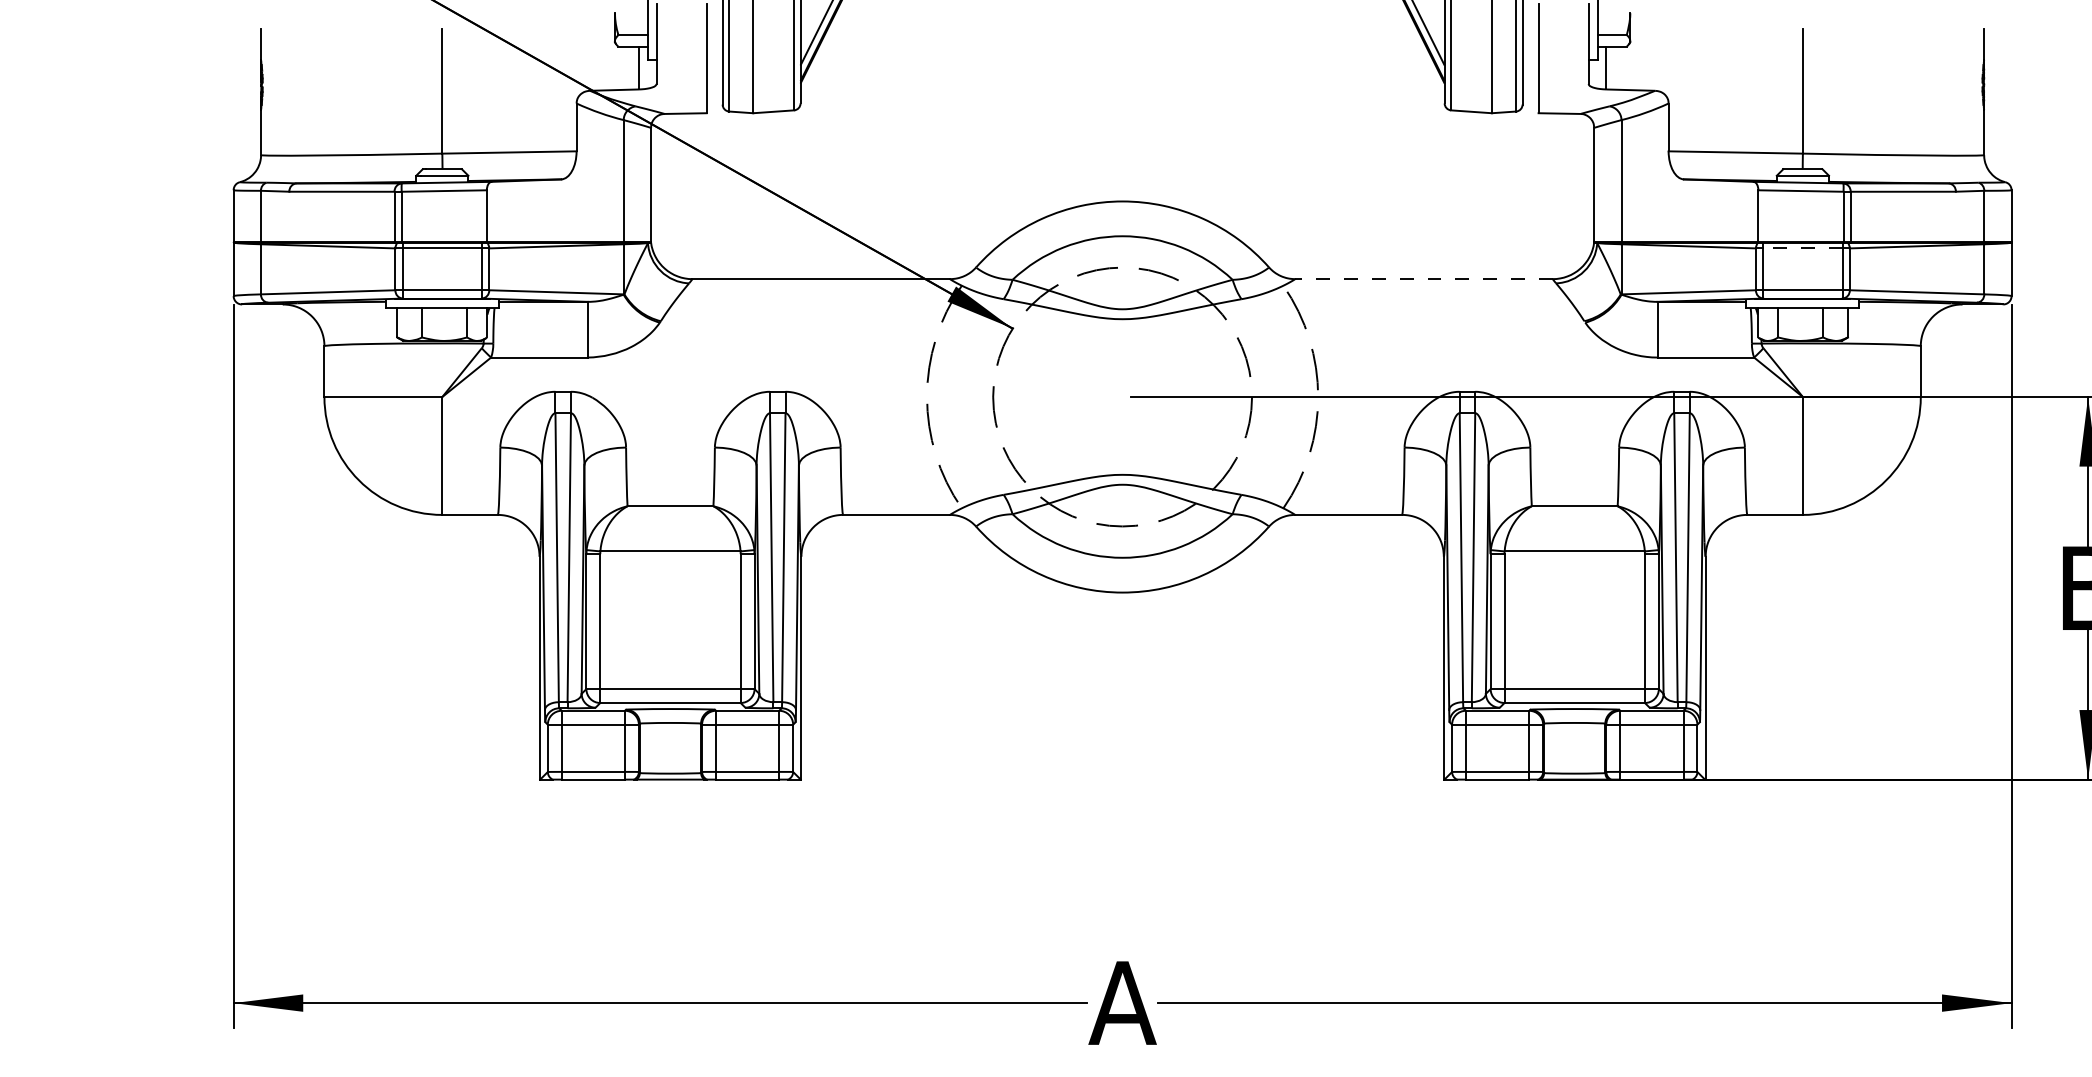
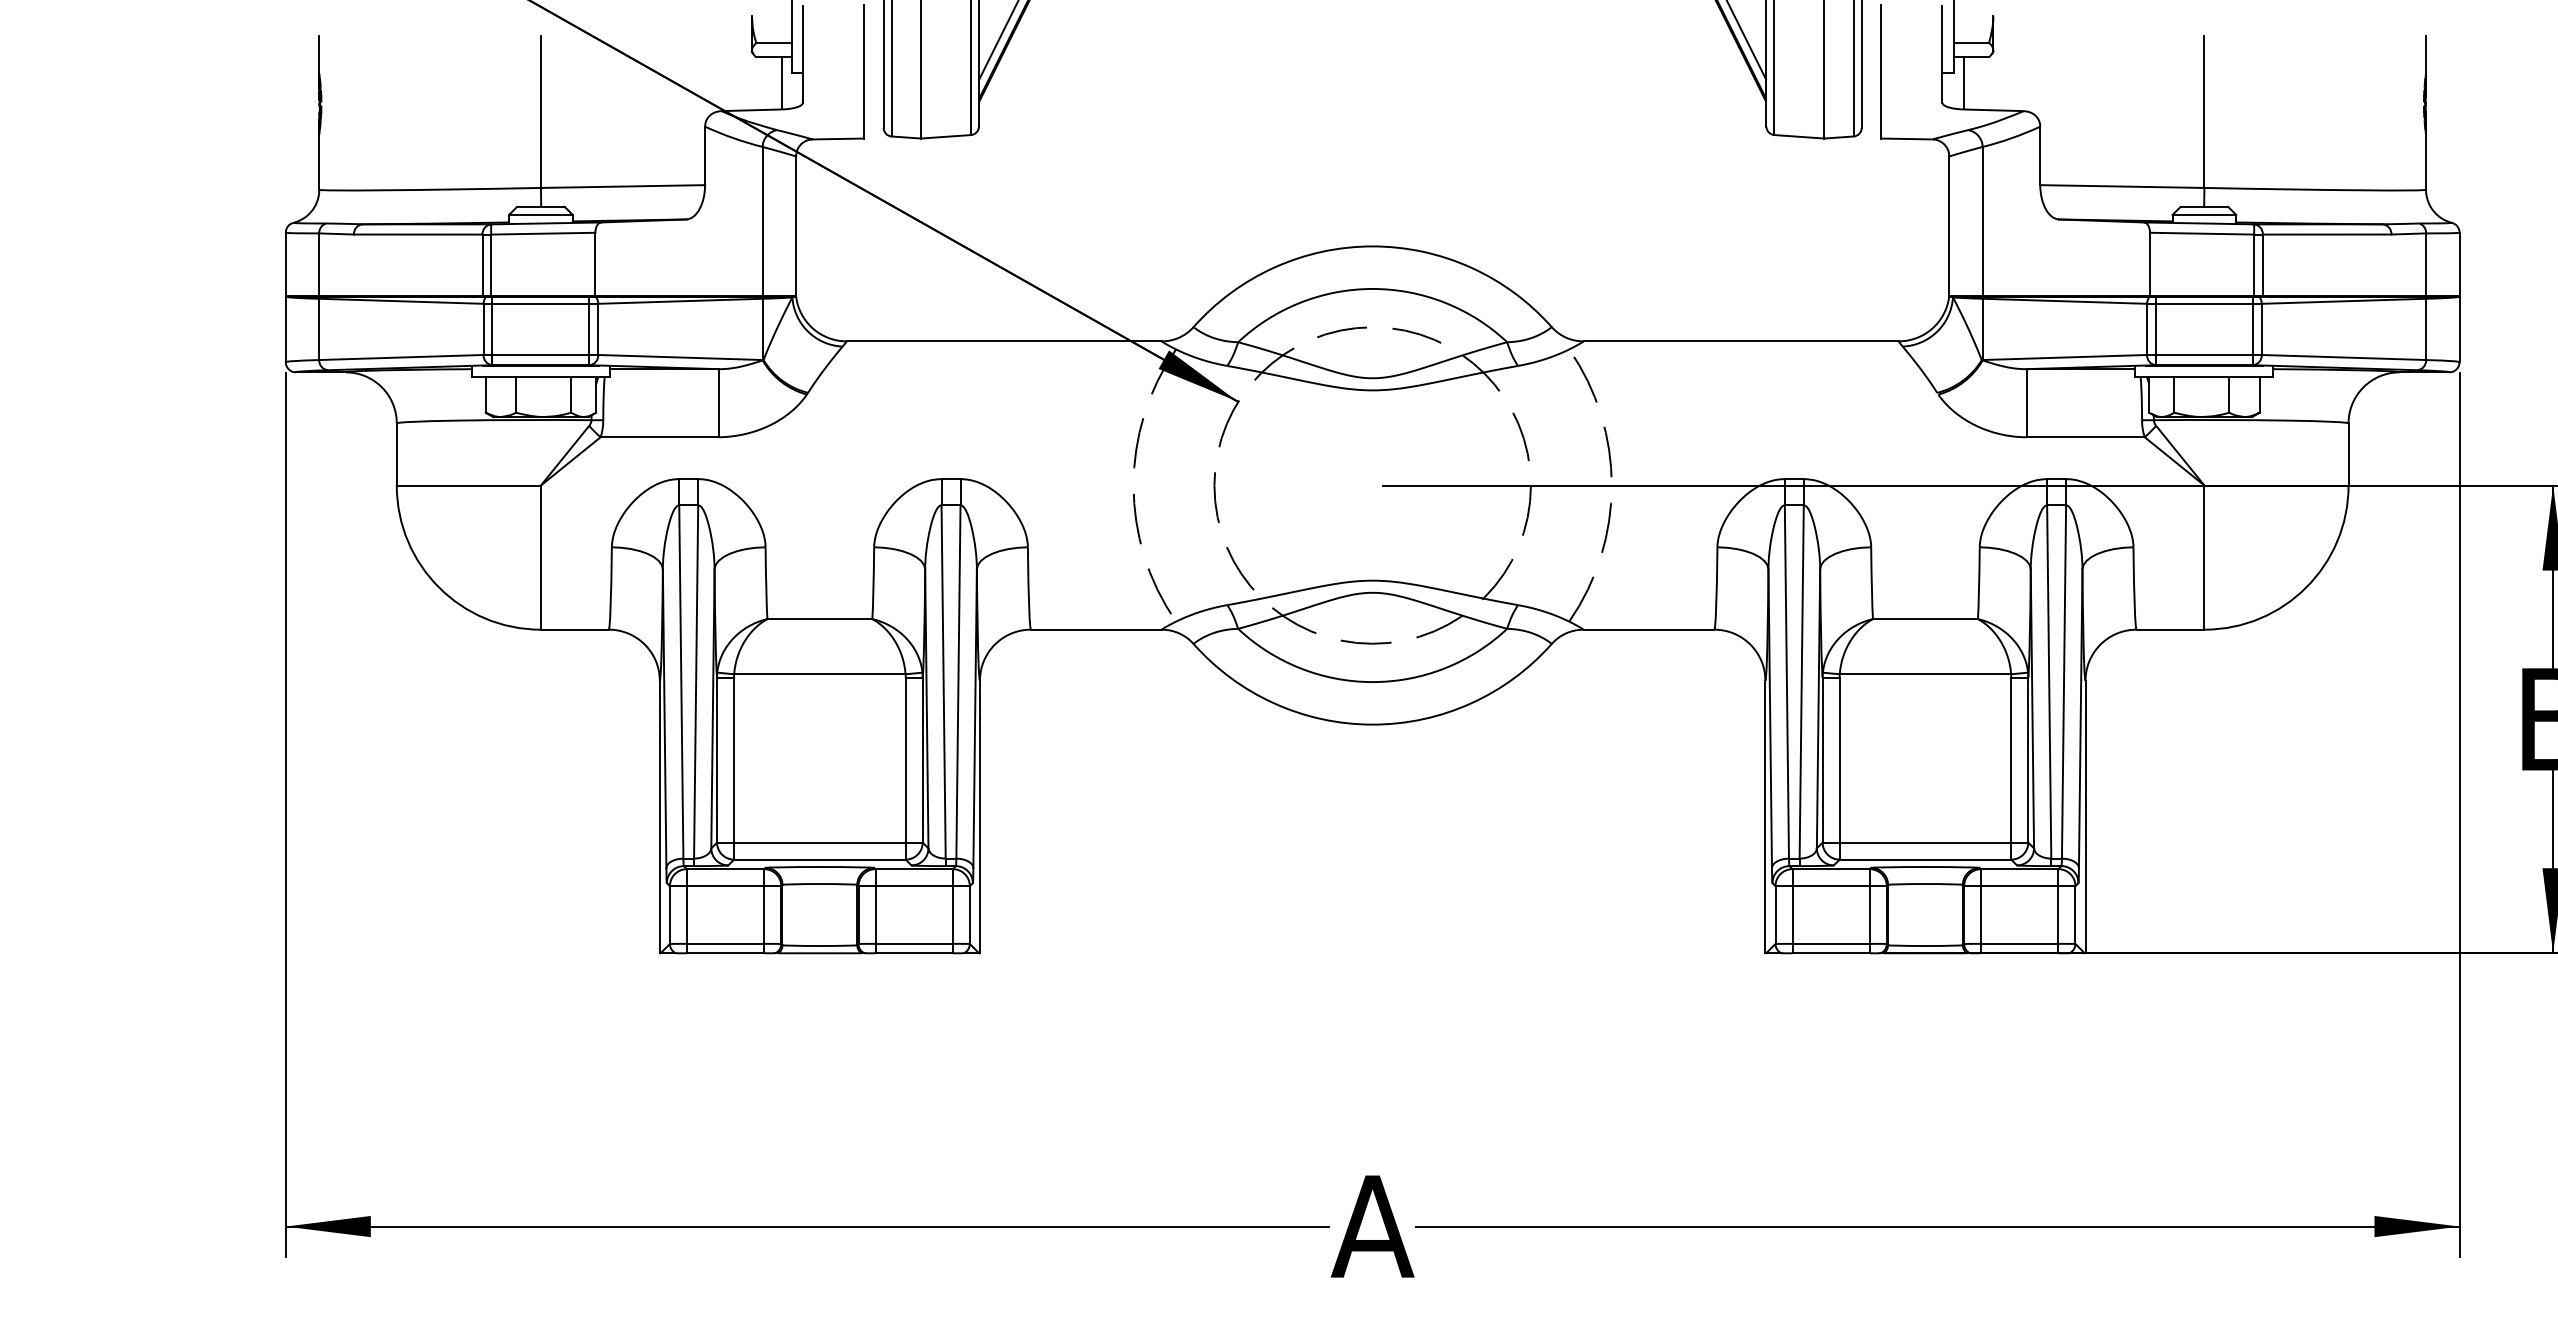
line: (1802, 248) -> (2203, 303), dashed -> solid
line: (1424, 279) -> (1741, 341), dashed -> solid

